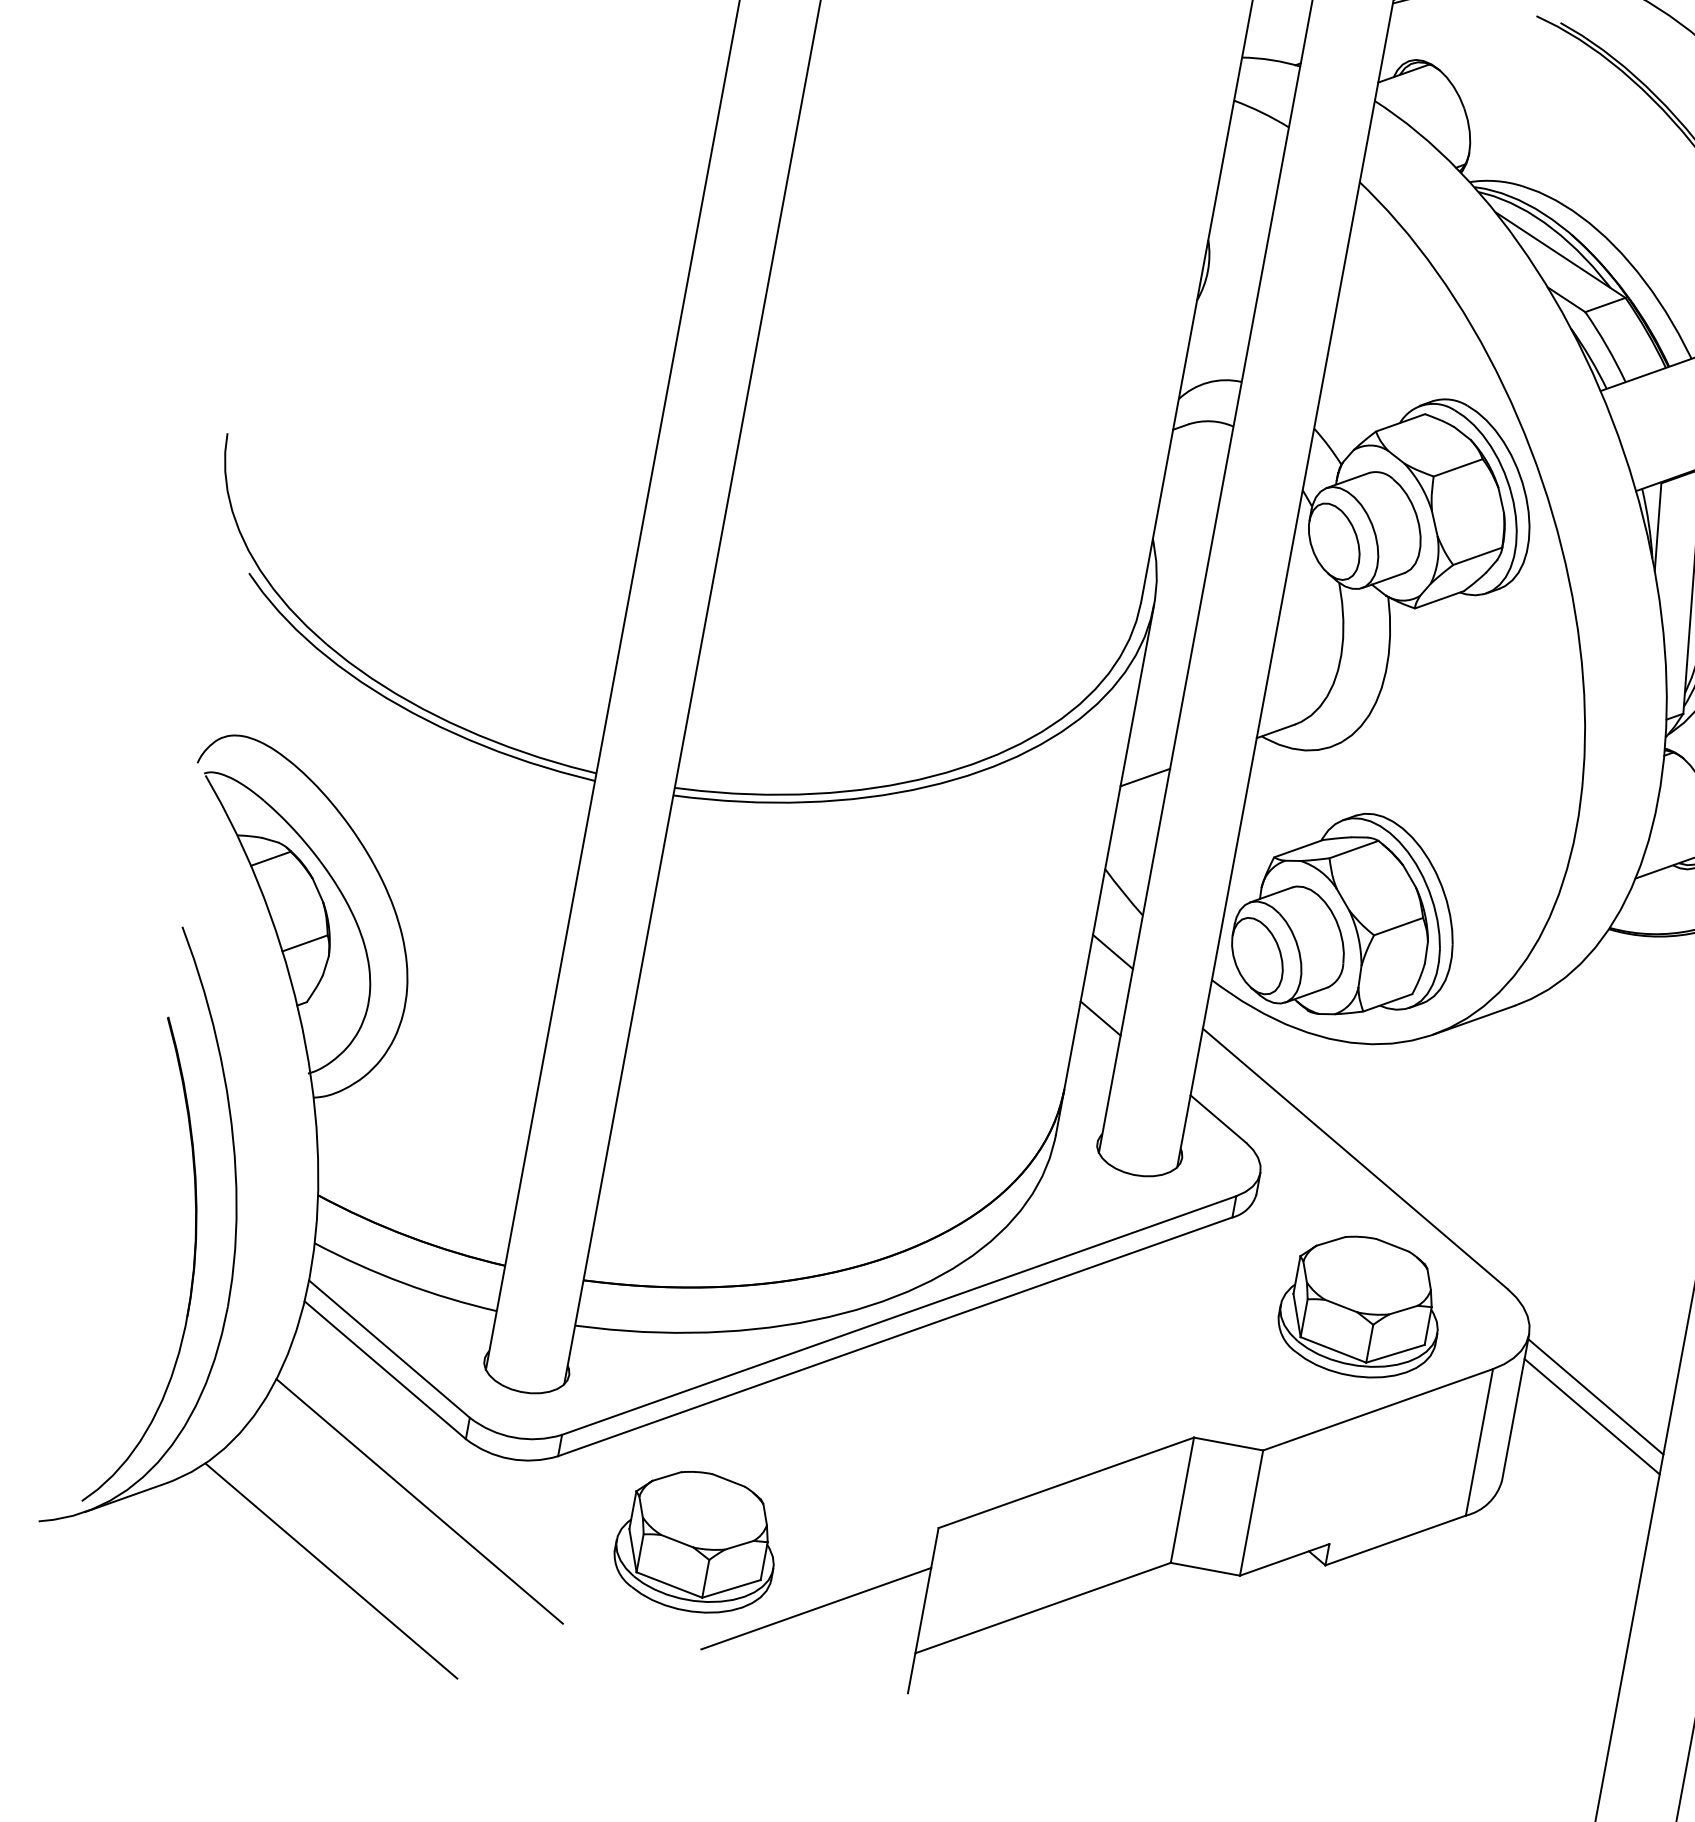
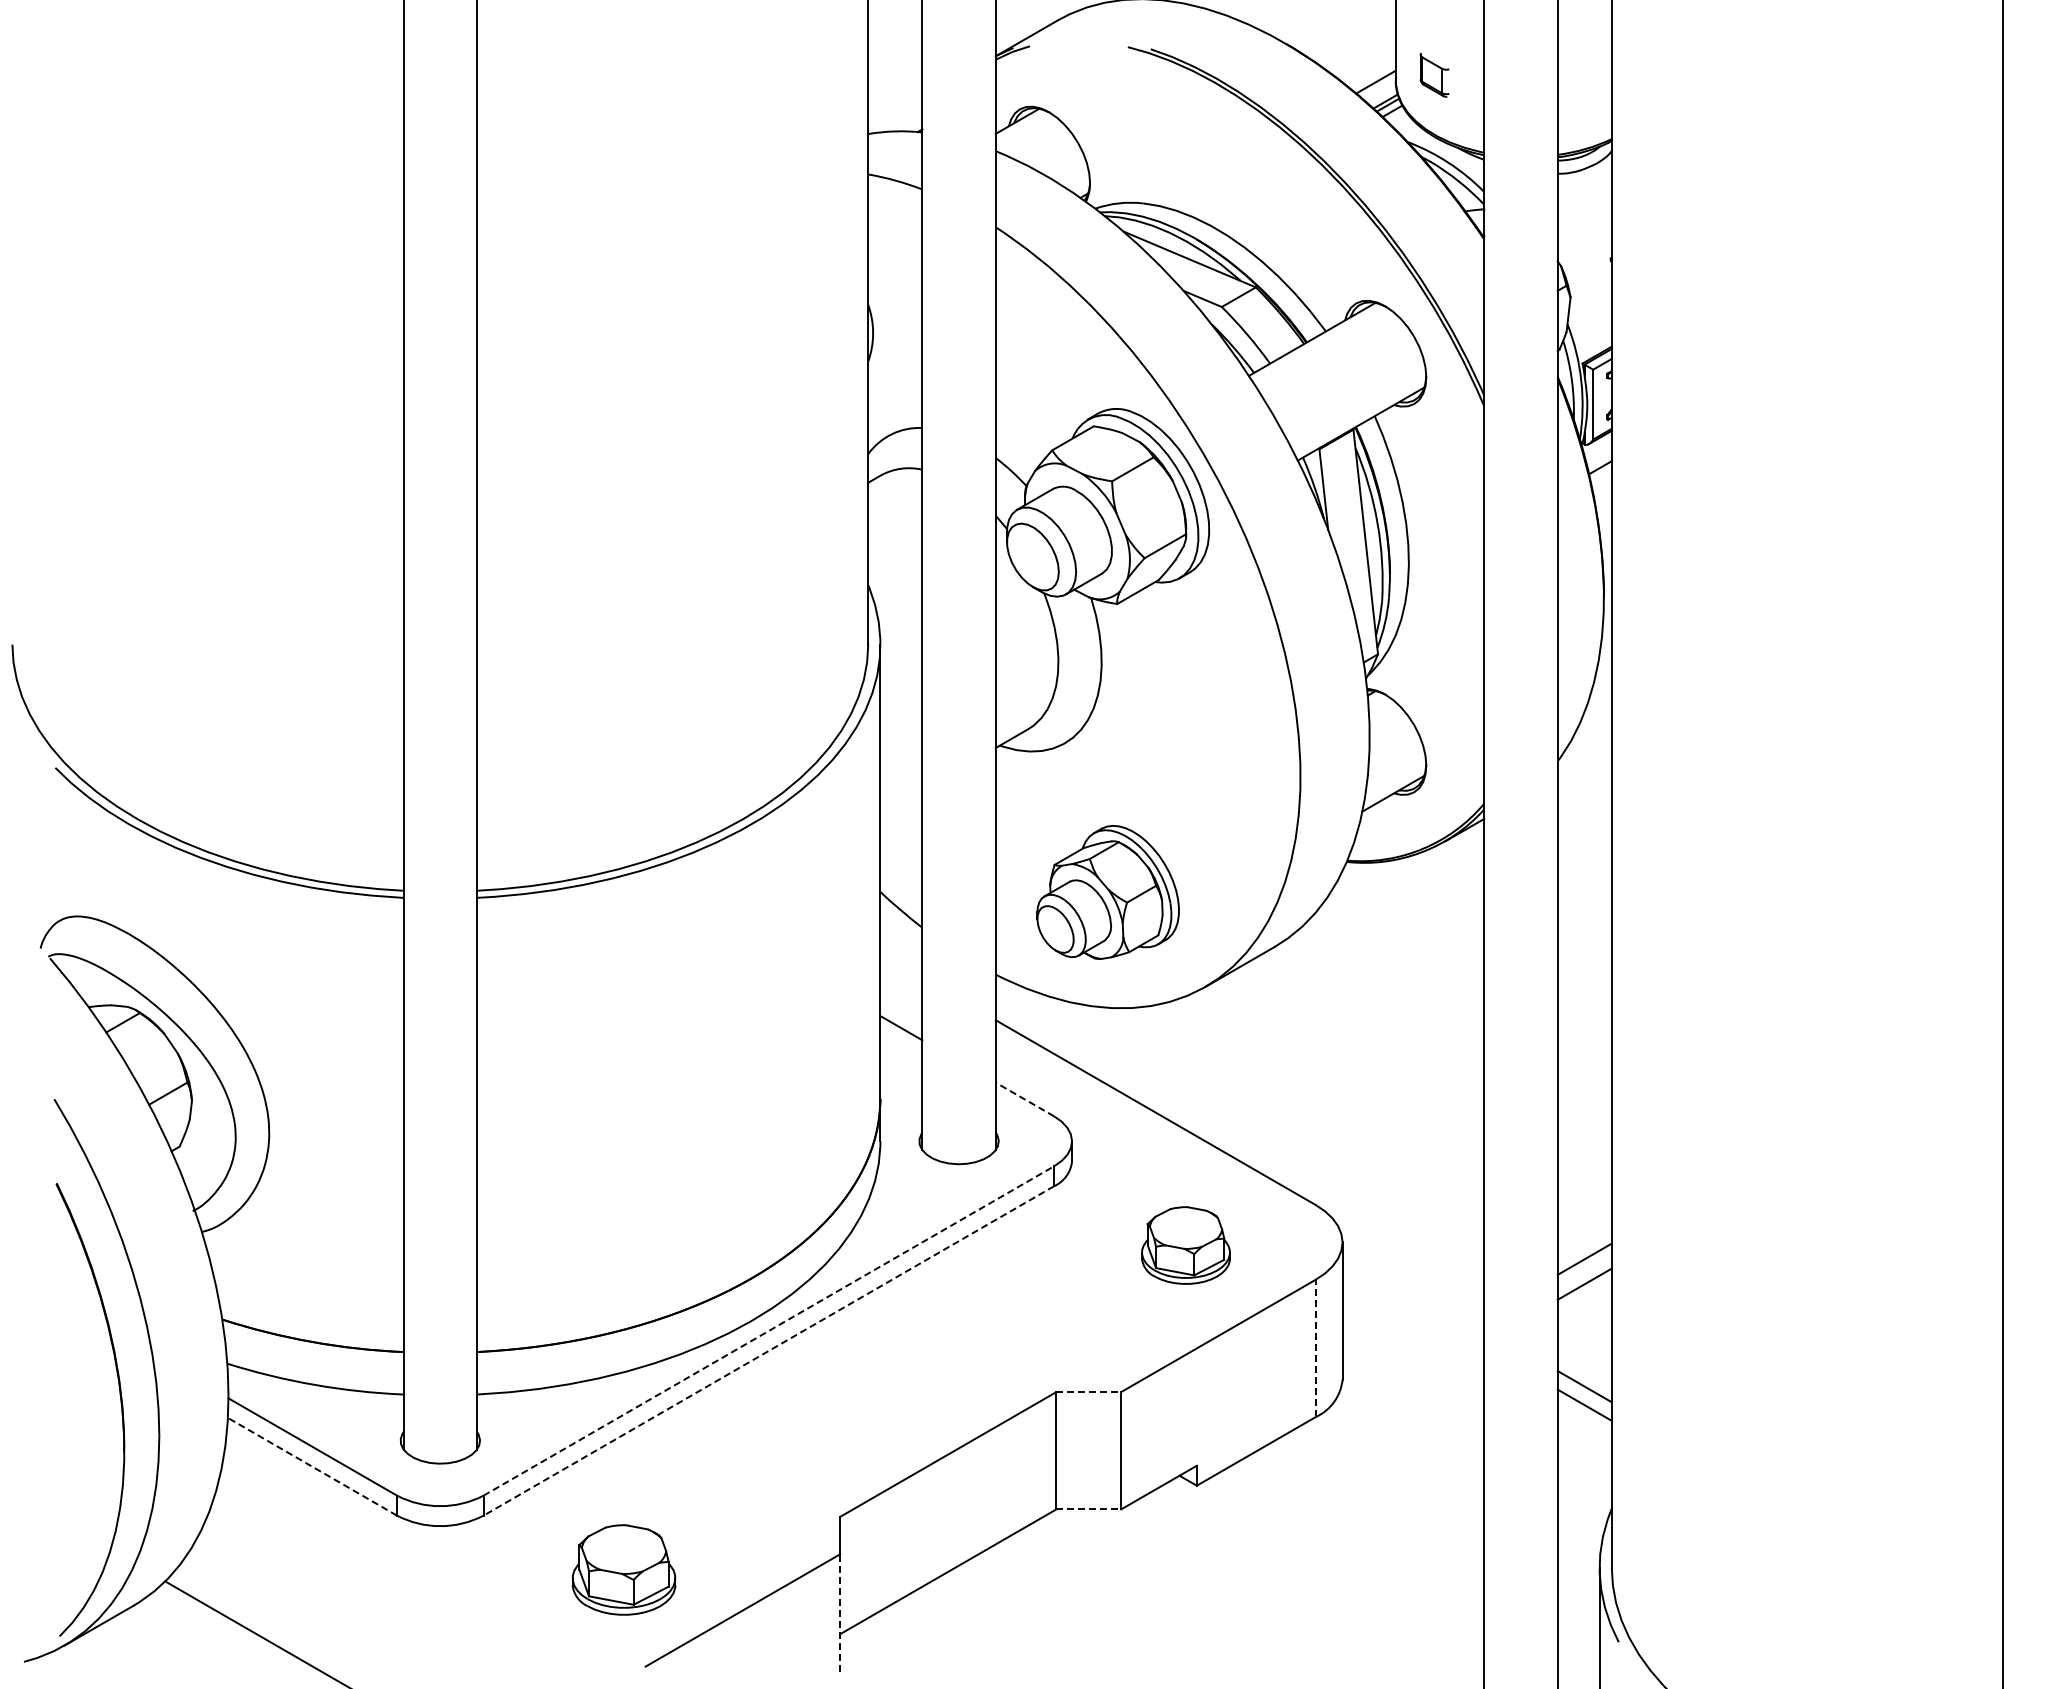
line: (1145, 777) -> (901, 802), removed
part: (1348, 914) -> (1108, 892), size x0.7
line: (1113, 951) -> (901, 965), removed
line: (1217, 1119) -> (1024, 1099), solid -> dashed
part: (1360, 1306) -> (1185, 1245), size x0.6
line: (900, 1315) -> (769, 1330), solid -> dashed
line: (894, 1337) -> (768, 1351), solid -> dashed
line: (385, 1369) -> (312, 1466), solid -> dashed
line: (1595, 1396) -> (1413, 1287), removed
line: (1592, 1416) -> (1413, 1306), removed
line: (1479, 1442) -> (1315, 1348), solid -> dashed
line: (1229, 1444) -> (1089, 1392), solid -> dashed
line: (419, 1500) -> (365, 1579), removed
part: (696, 1541) -> (623, 1569), size x0.7
line: (1206, 1569) -> (1089, 1509), solid -> dashed
line: (920, 1630) -> (840, 1612), solid -> dashed

